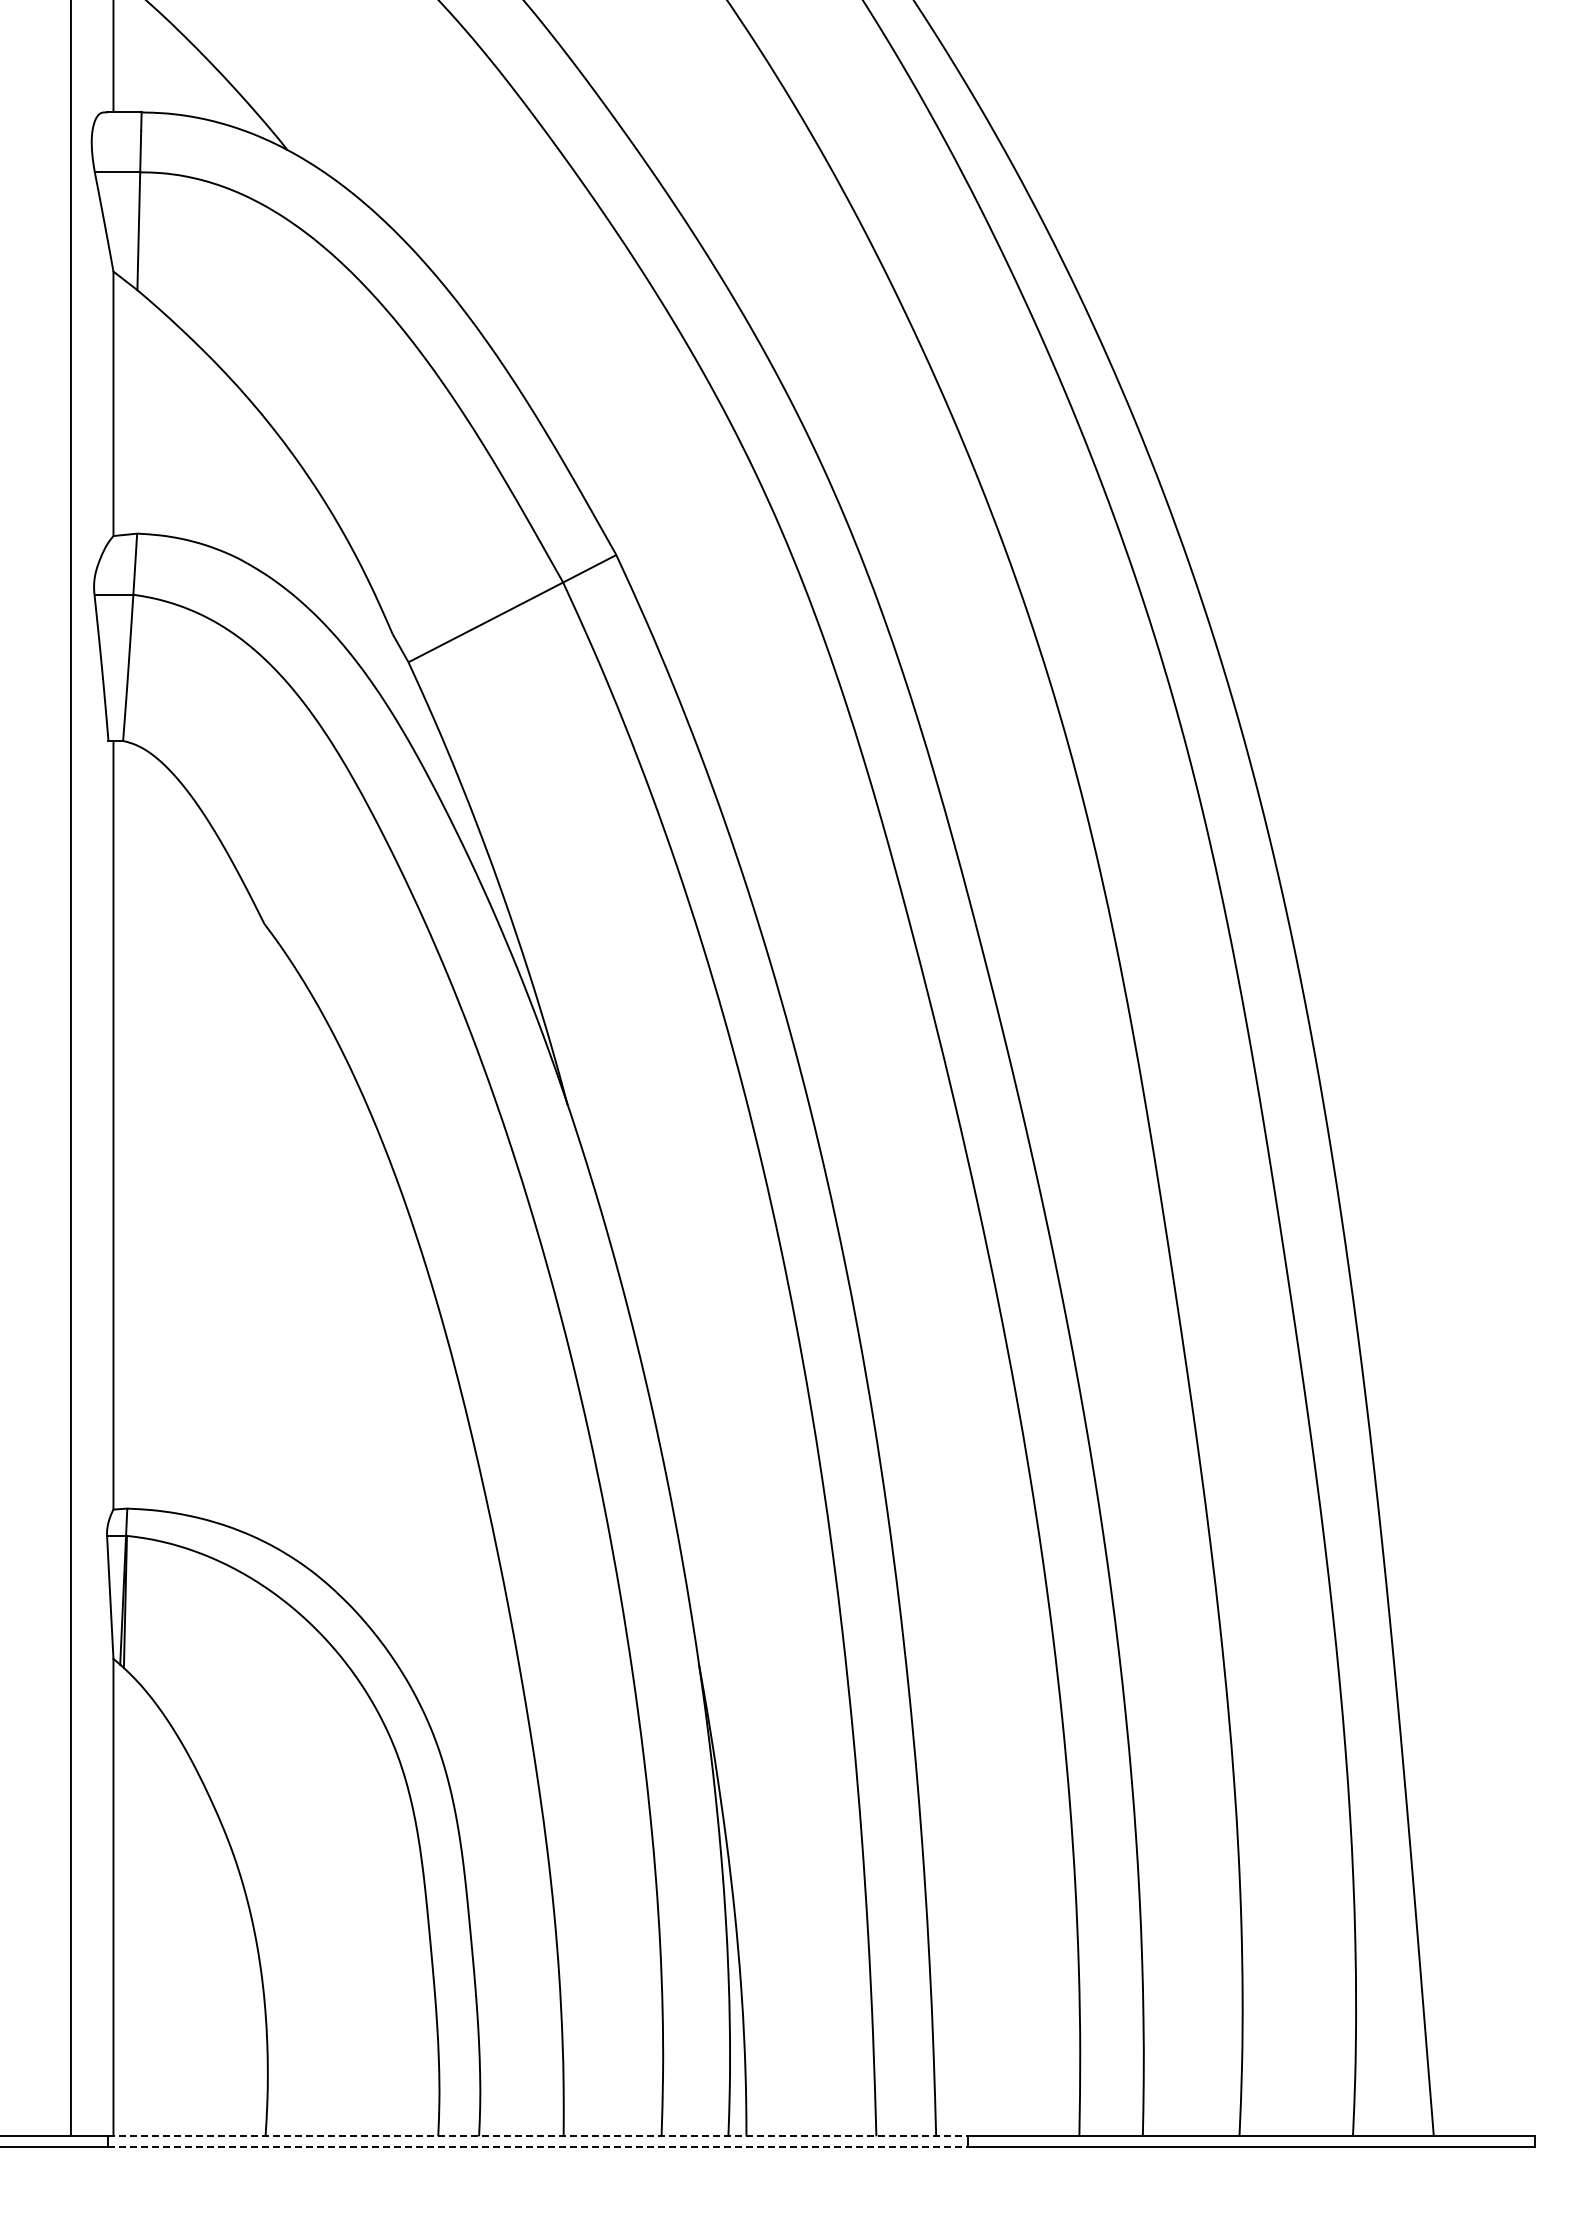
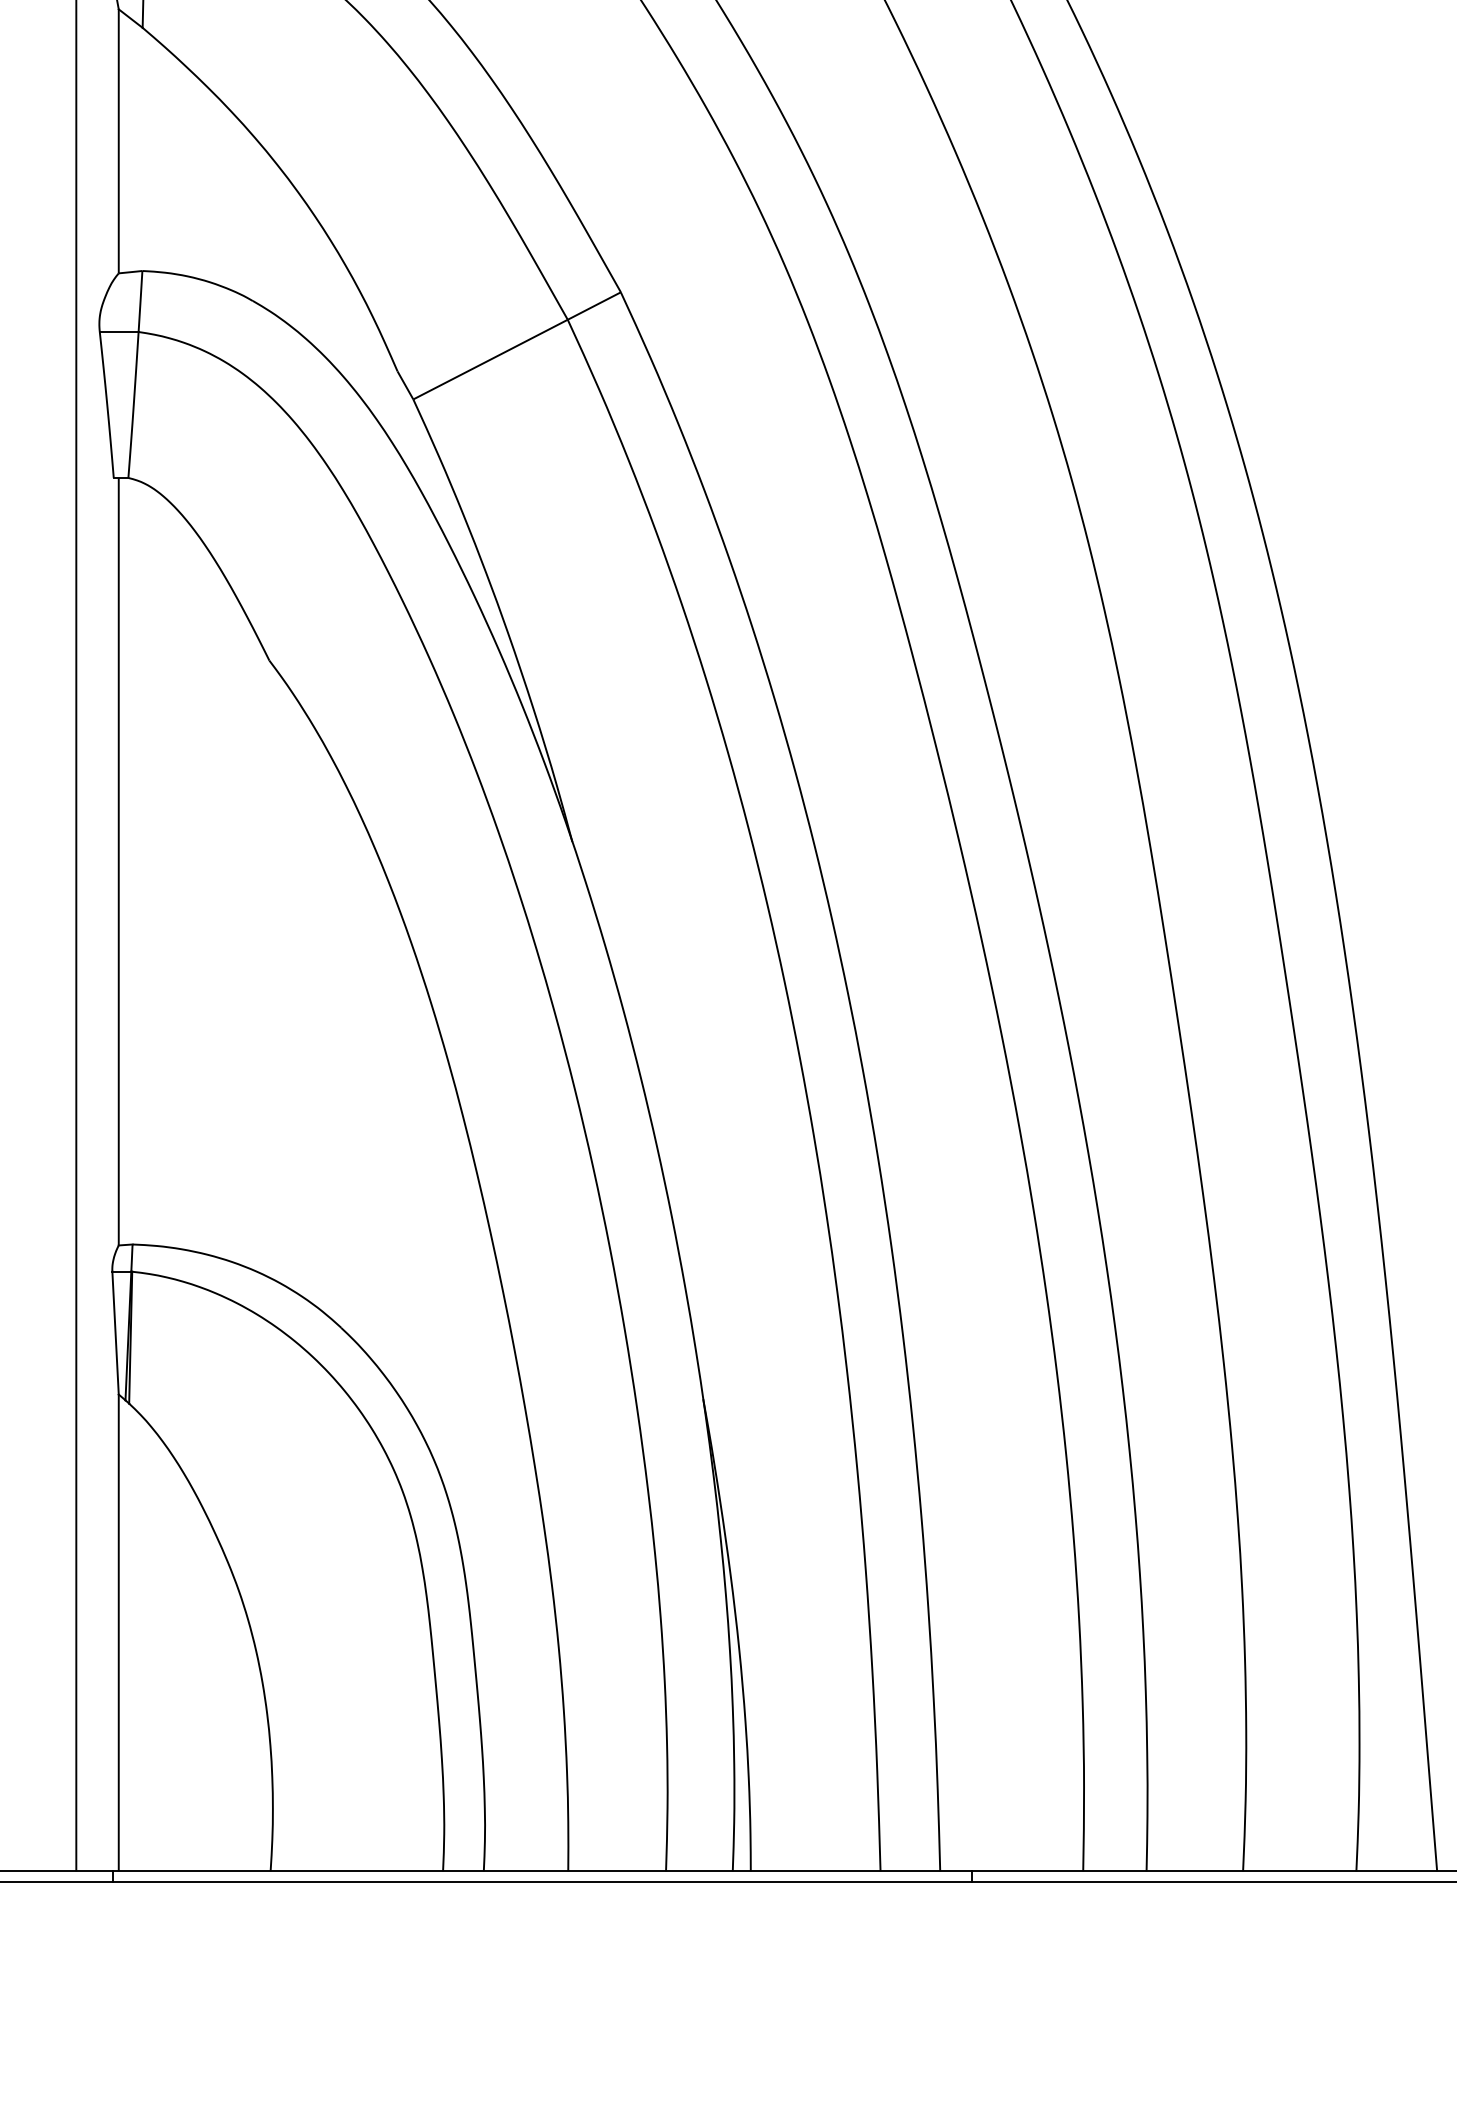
line: (537, 2136) -> (542, 1871), dashed -> solid
line: (537, 2146) -> (542, 1881), dashed -> solid

